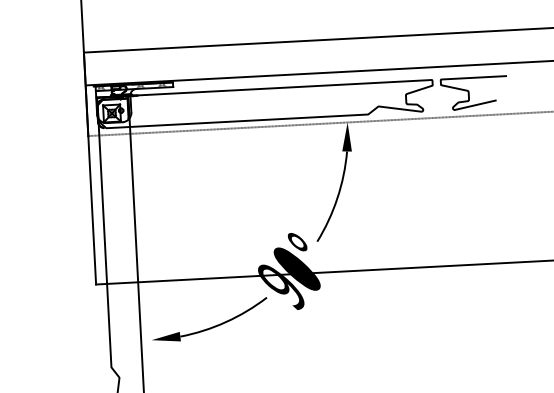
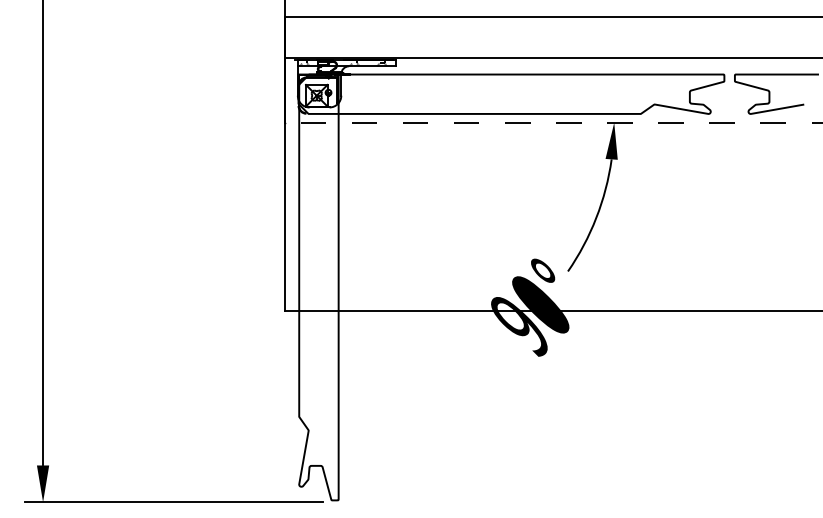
part: (211, 327) -> (428, 372), removed

